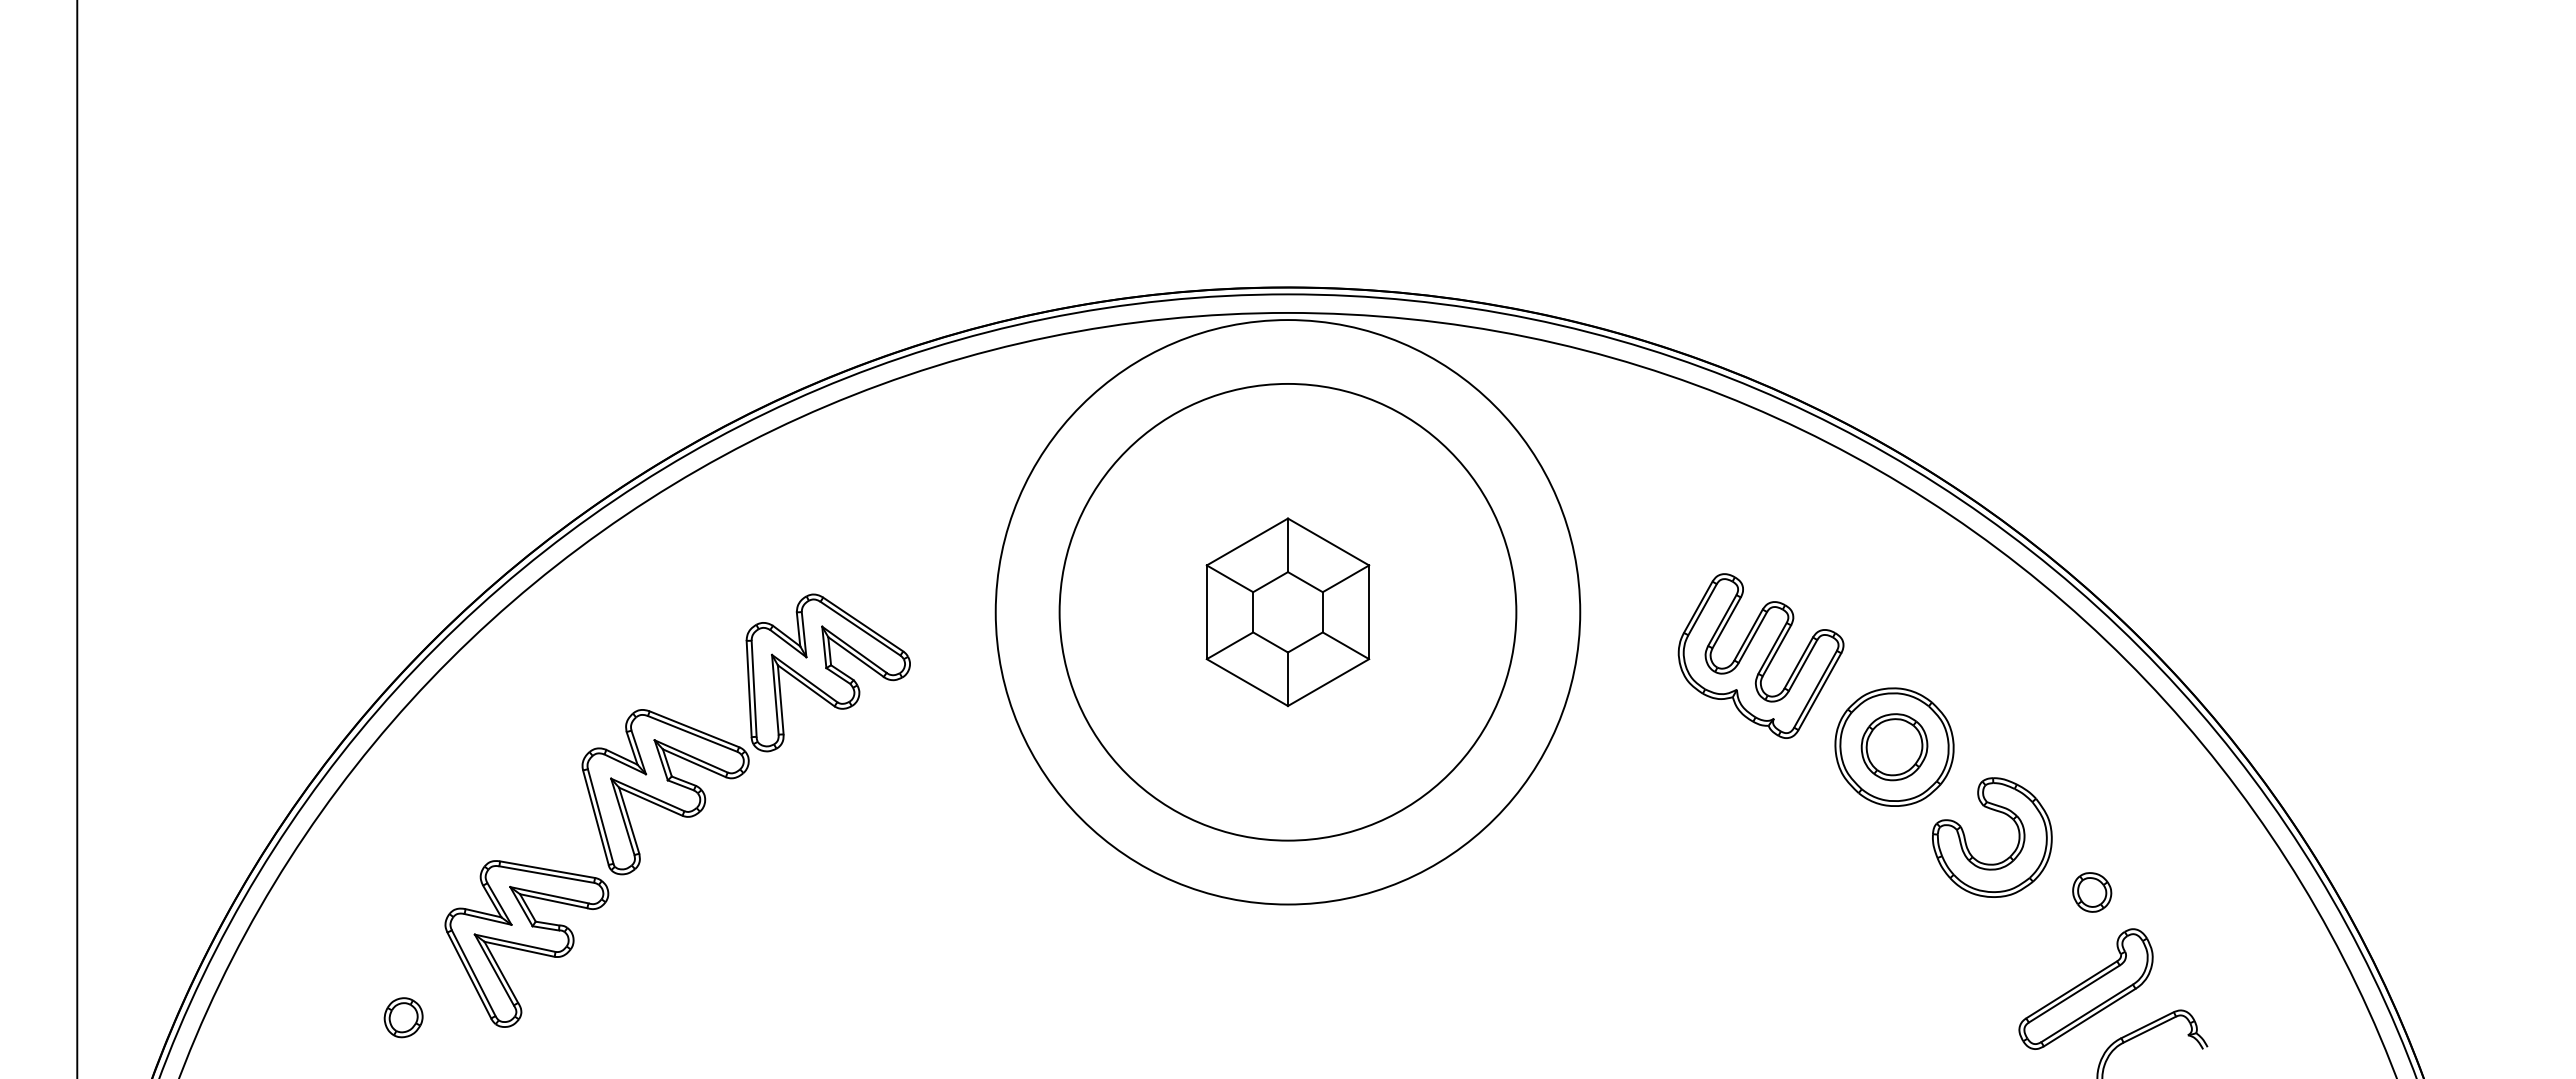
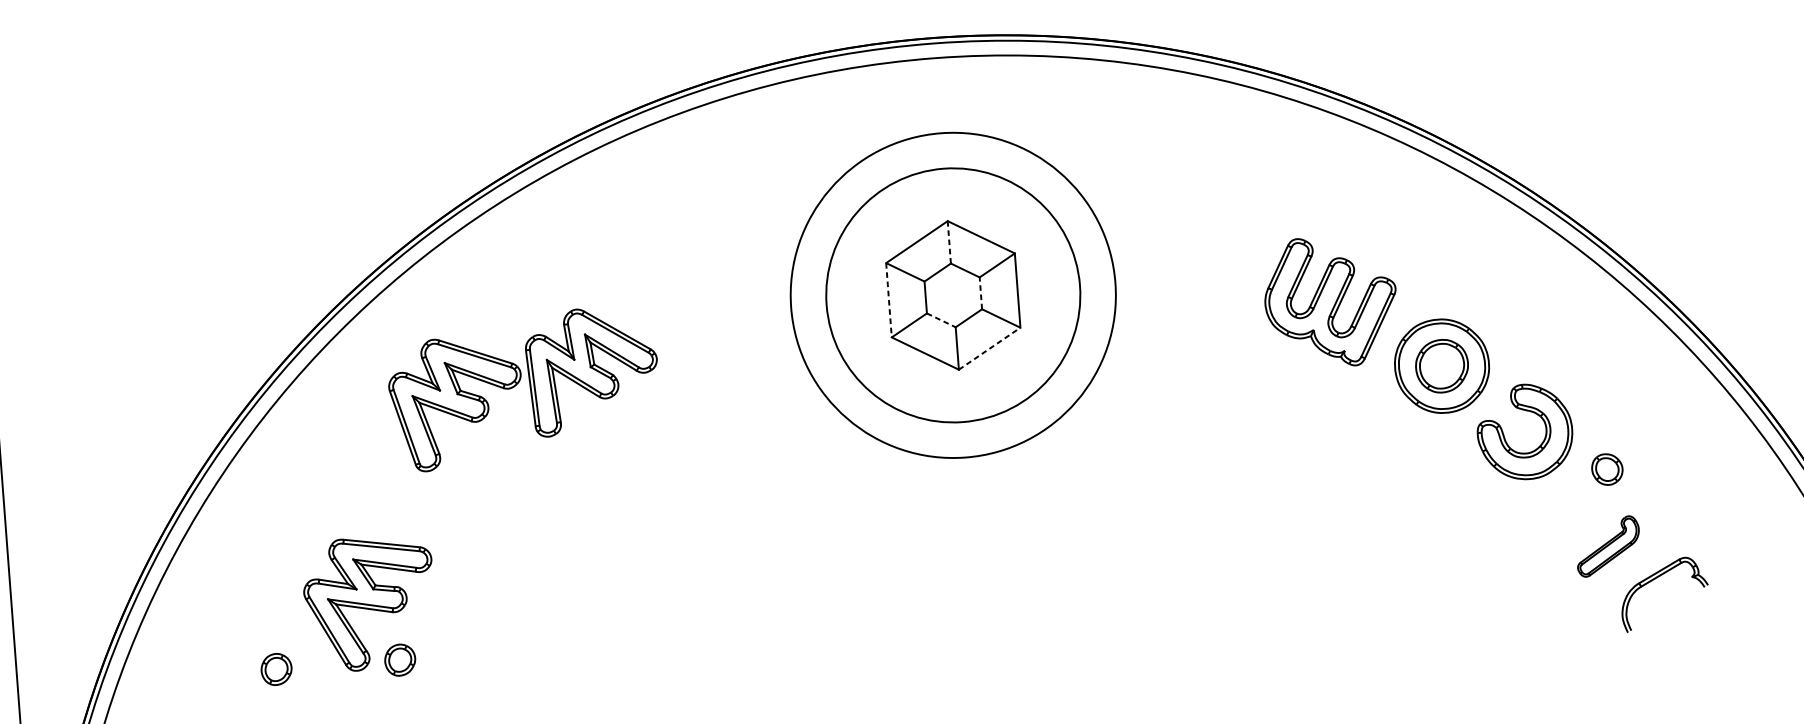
line: (1288, 545) -> (949, 242), solid -> dashed
circle: (1287, 611) -> (952, 294), size x0.7
line: (1322, 611) -> (980, 292), solid -> dashed
line: (1206, 612) -> (888, 300), solid -> dashed
circle: (1287, 612) -> (952, 295), size x0.7
line: (1271, 642) -> (942, 320), solid -> dashed
line: (1328, 682) -> (989, 348), solid -> dashed
part: (665, 792) -> (456, 403), moved
part: (2085, 988) -> (1607, 546), size x0.6
part: (559, 1017) -> (400, 659), added

